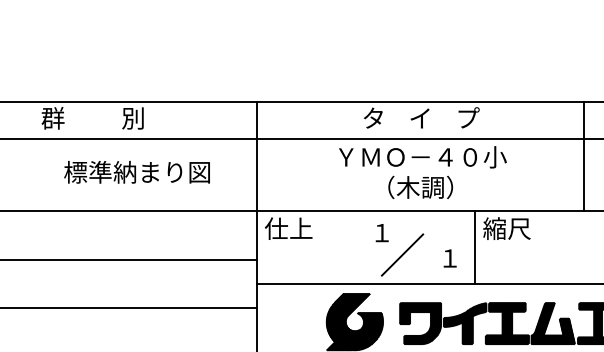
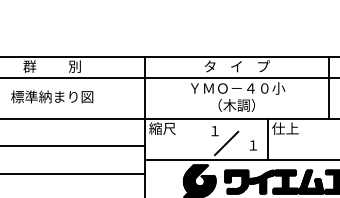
text: (137, 171) -> (52, 96), moved
text: (288, 228) -> (162, 128), 仕上 -> 縮尺
text: (507, 228) -> (285, 128), 縮尺 -> 仕上

